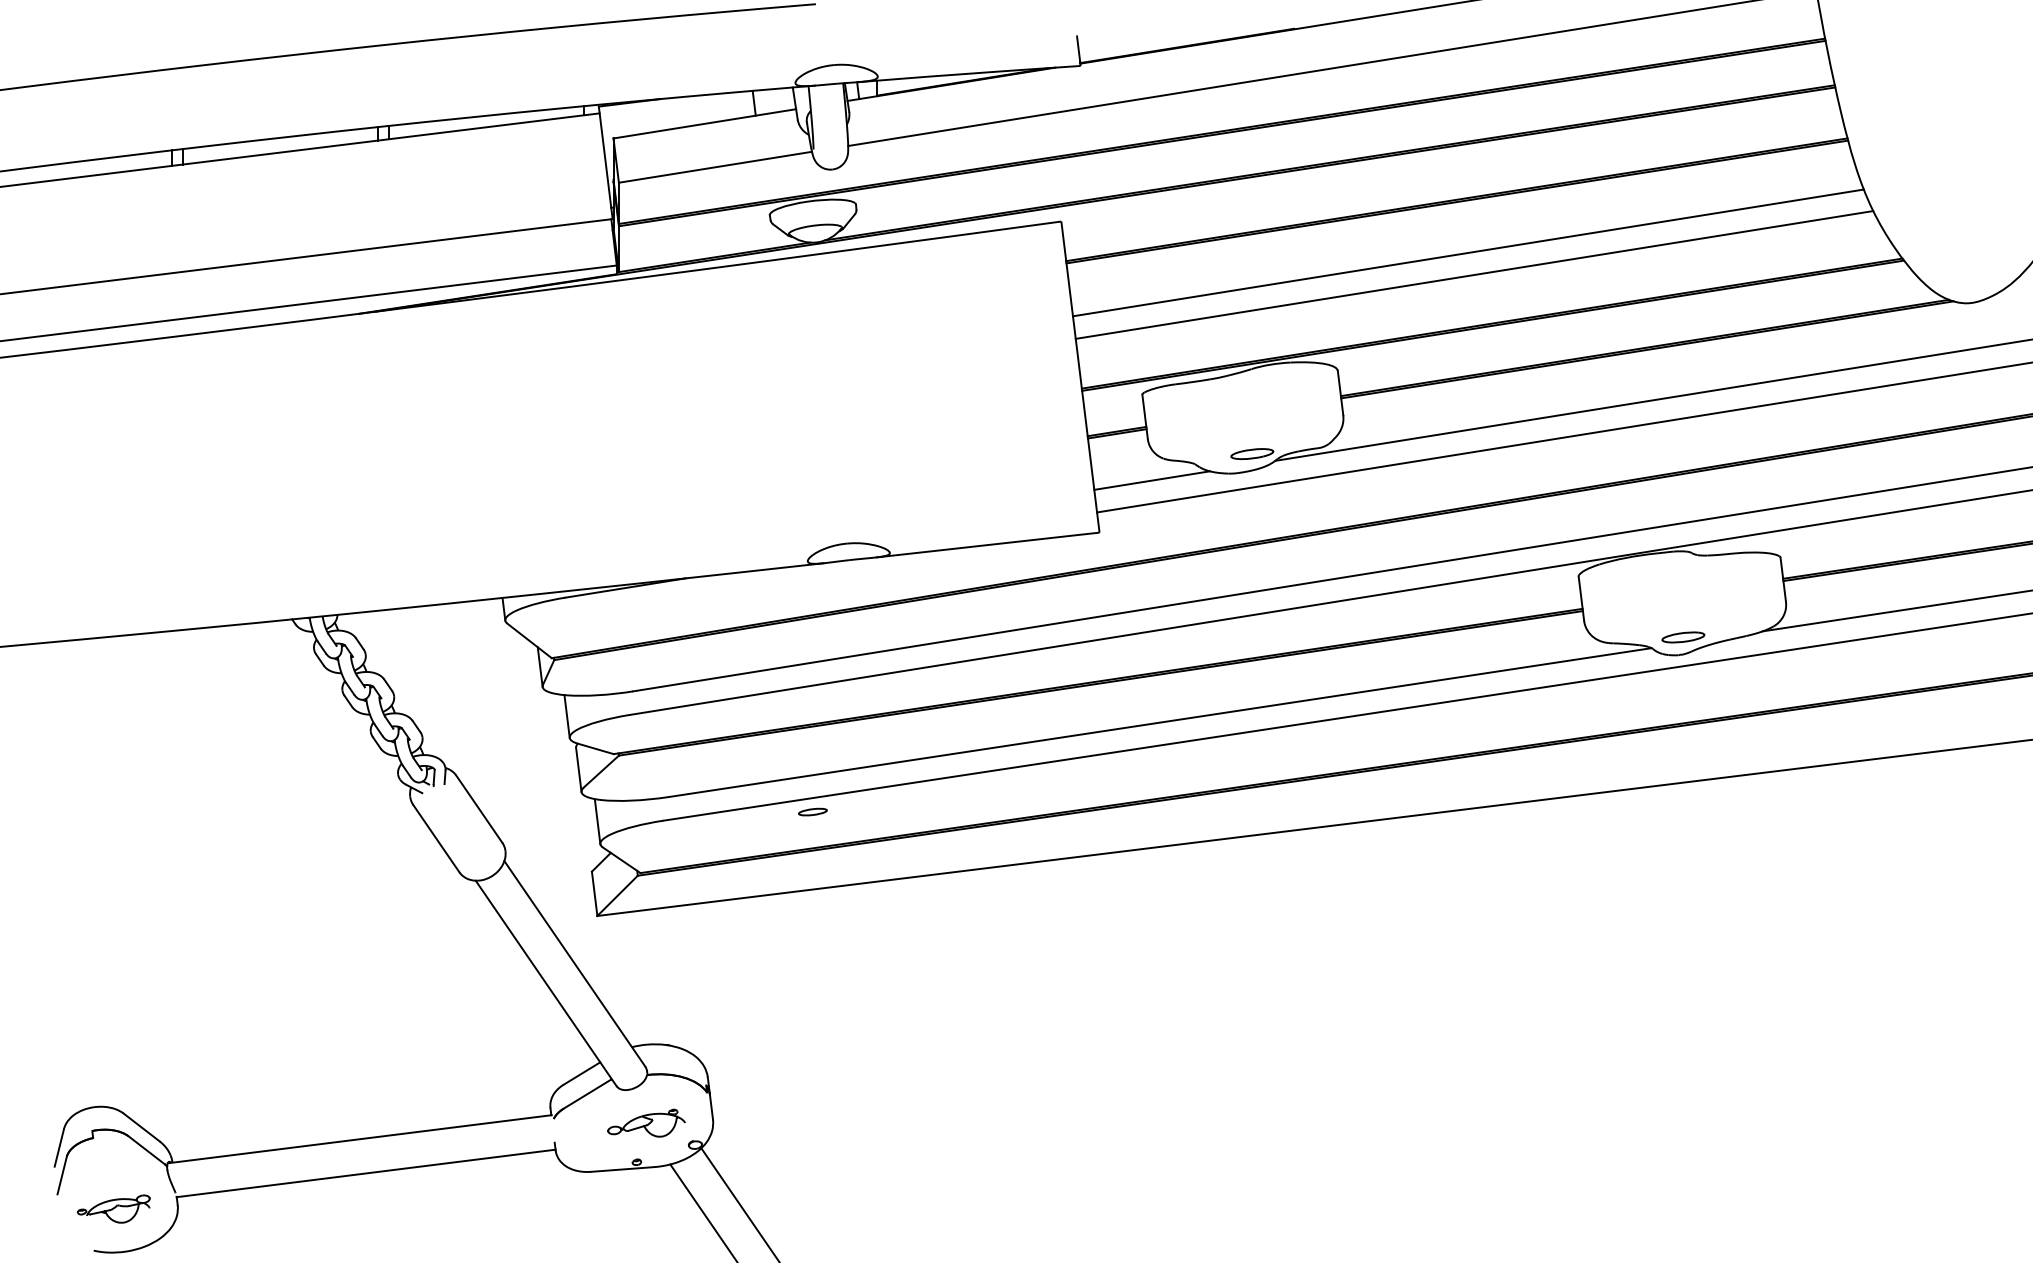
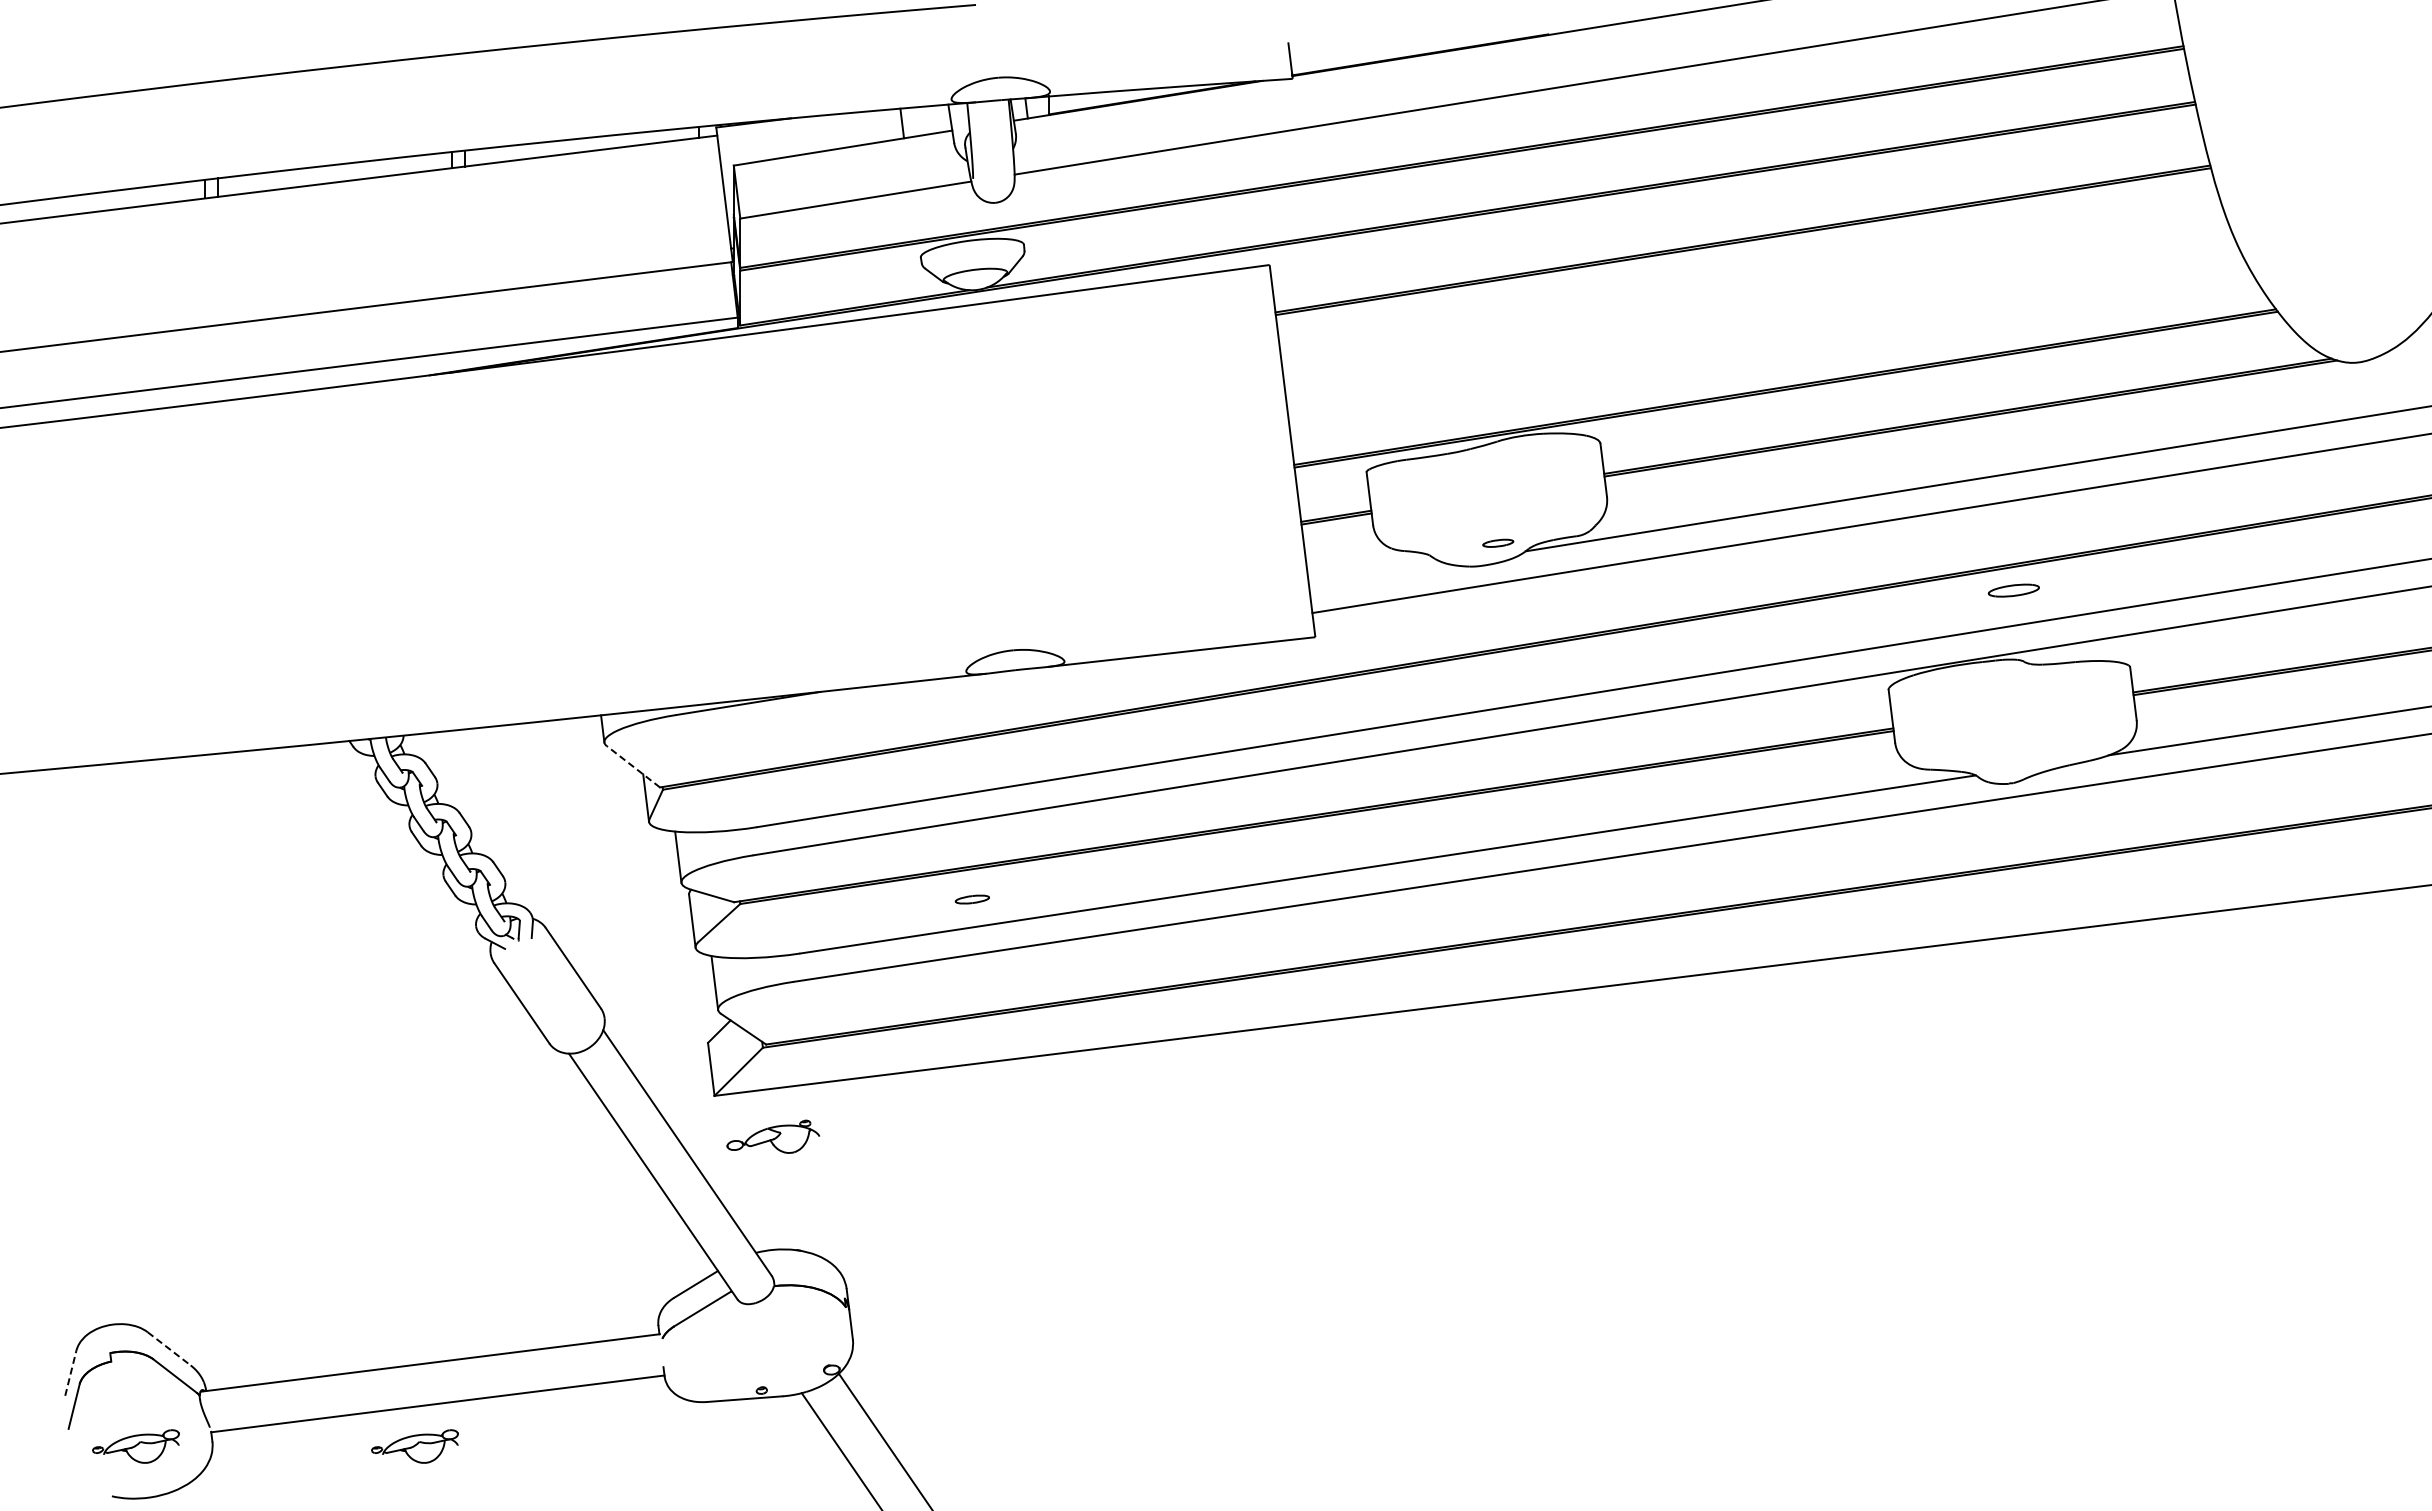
line: (1468, 252) -> (1756, 302), removed
line: (1474, 274) -> (1763, 328), removed
part: (1252, 454) -> (1498, 543), size x0.6
line: (1152, 480) -> (1378, 574), removed
part: (1683, 637) -> (2013, 590), moved
line: (529, 640) -> (633, 766), solid -> dashed
part: (812, 812) -> (971, 899), moved
part: (646, 1122) -> (773, 1136), moved
line: (141, 1127) -> (169, 1349), solid -> dashed
line: (59, 1147) -> (70, 1372), solid -> dashed
part: (346, 1209) -> (414, 1446), added

